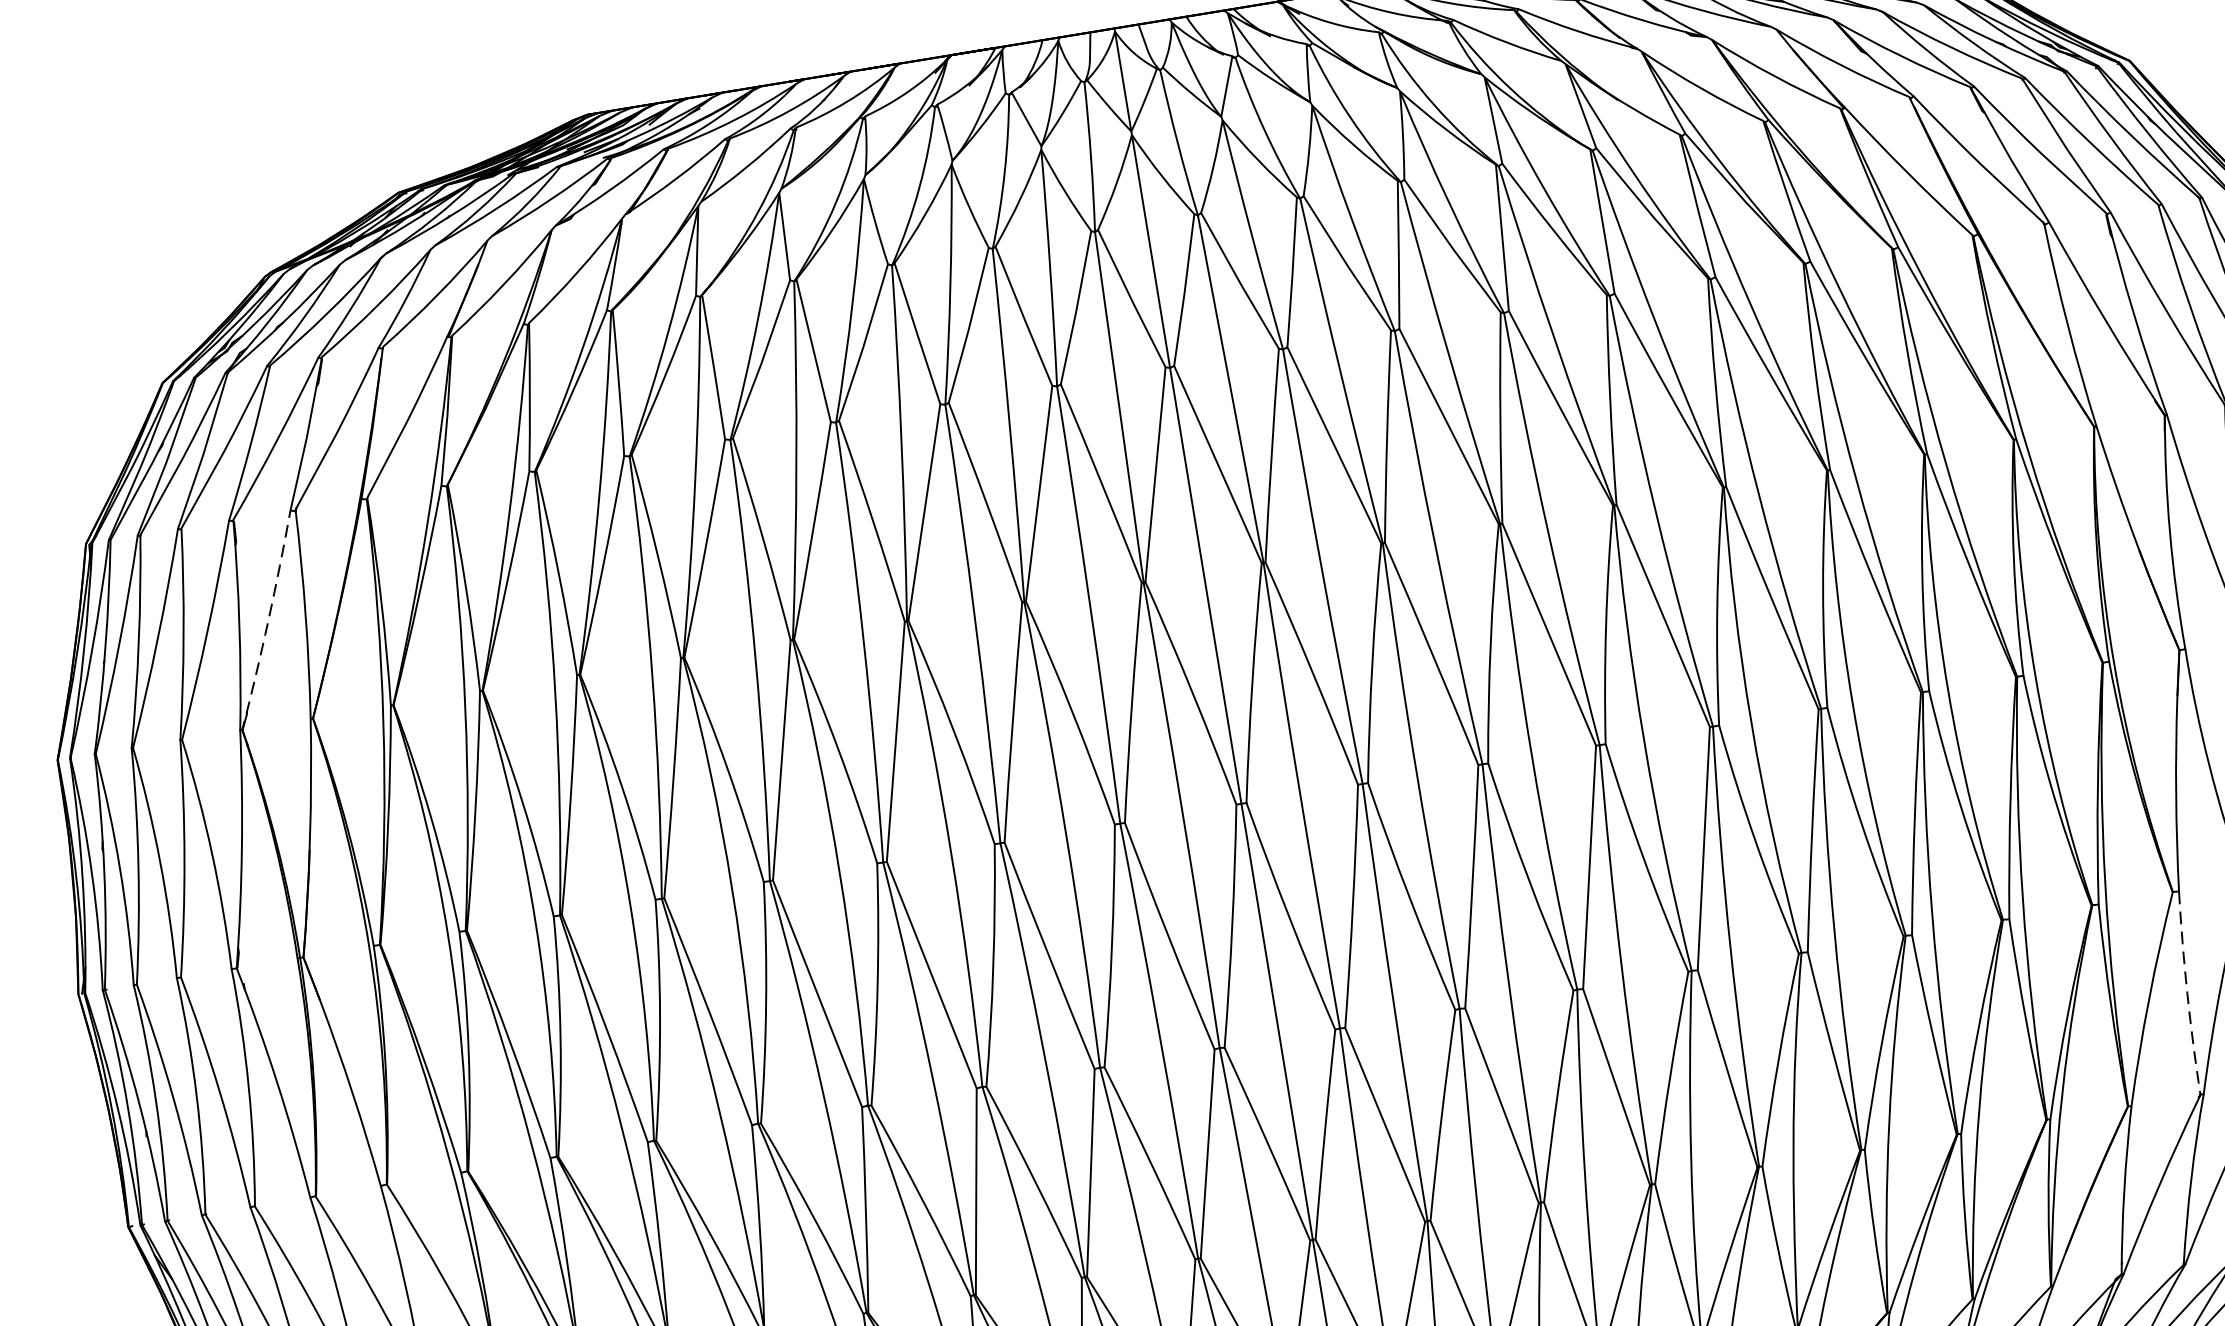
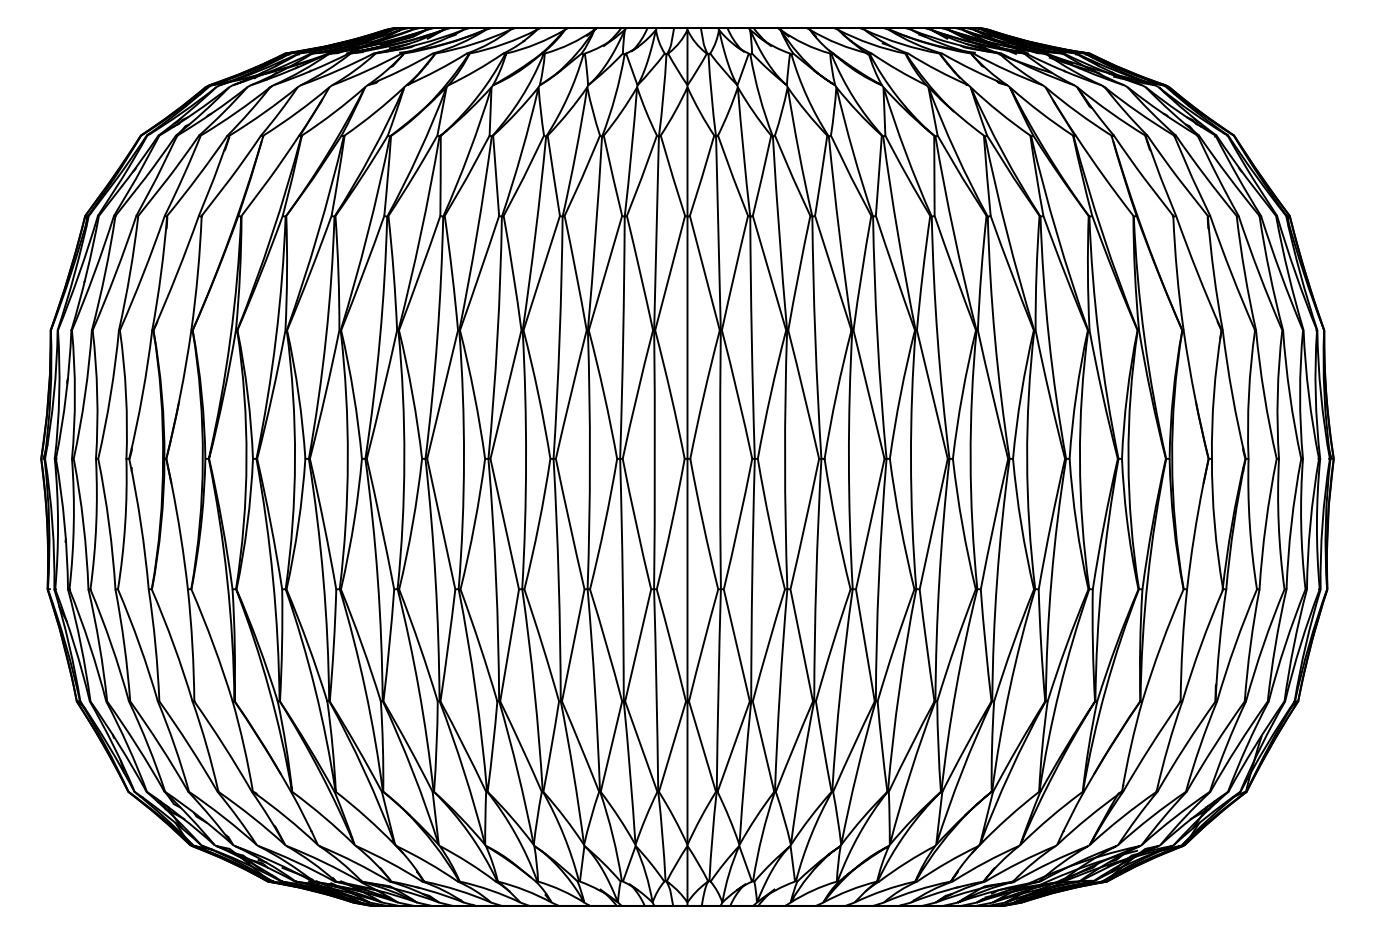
line: (268, 616) -> (177, 271), dashed -> solid
arc: (2187, 993) -> (1182, 645), dashed -> solid

